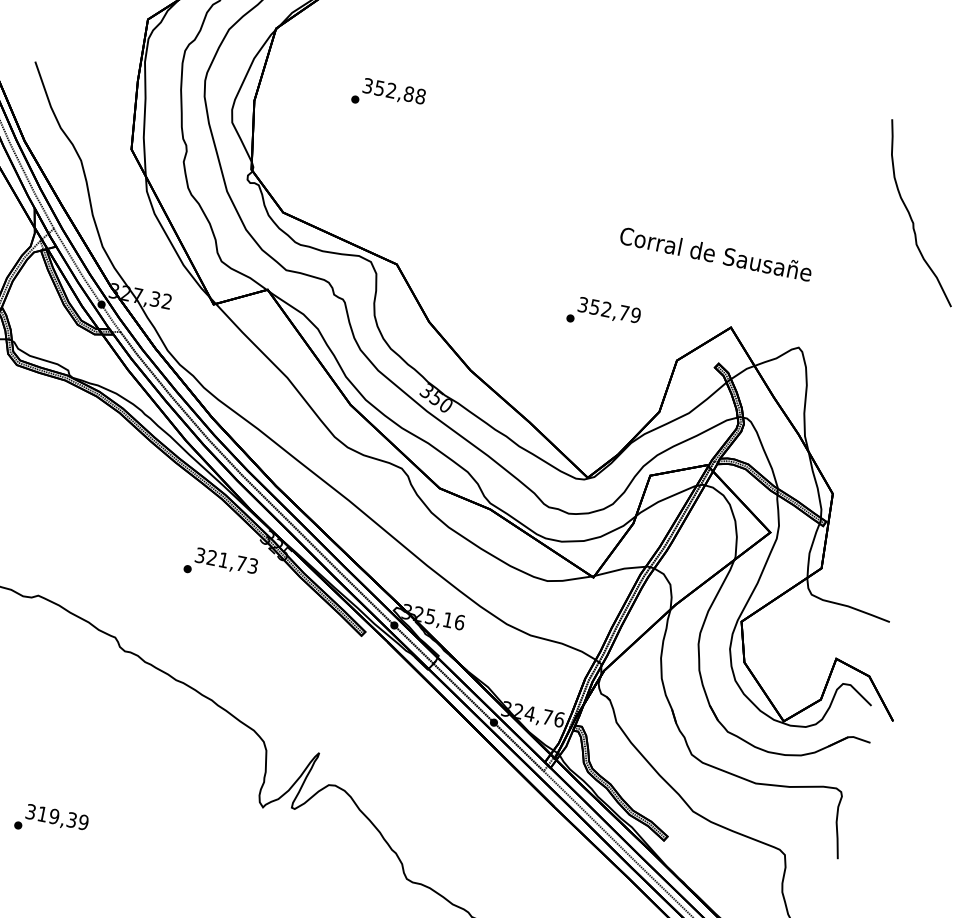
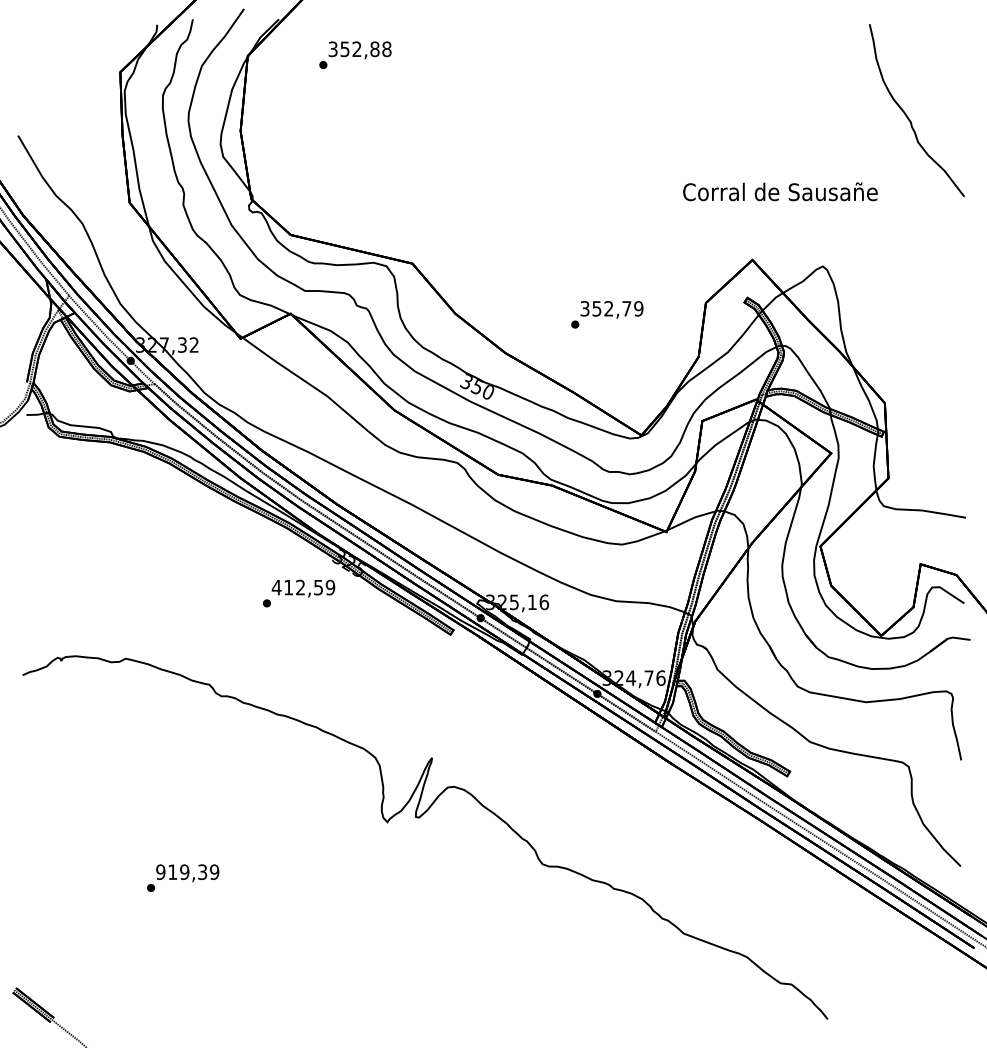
text: (388, 96) -> (355, 55), moved
text: (716, 253) -> (780, 191), moved
text: (604, 314) -> (607, 314), moved
text: (226, 560) -> (303, 587), 321,73 -> 412,59
text: (30, 811) -> (160, 871), 319,39 -> 919,39

